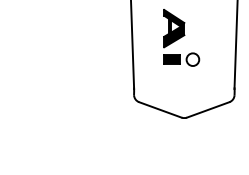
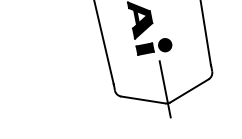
fill: (192, 59) -> (164, 45), added
line: (184, 103) -> (165, 89), added

